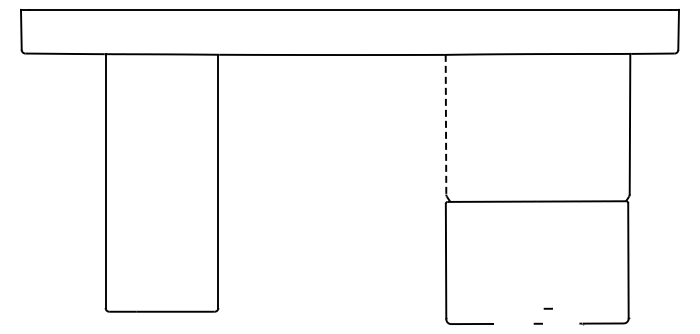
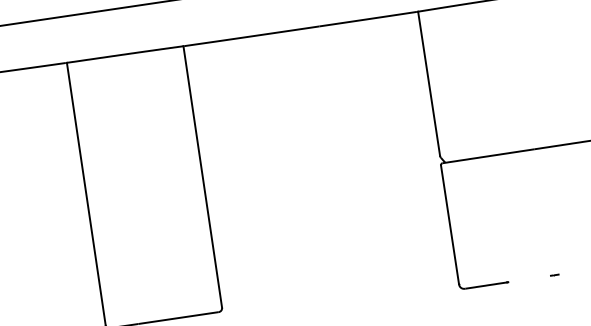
line: (445, 124) -> (428, 83), dashed -> solid
part: (547, 308) -> (561, 258), removed

